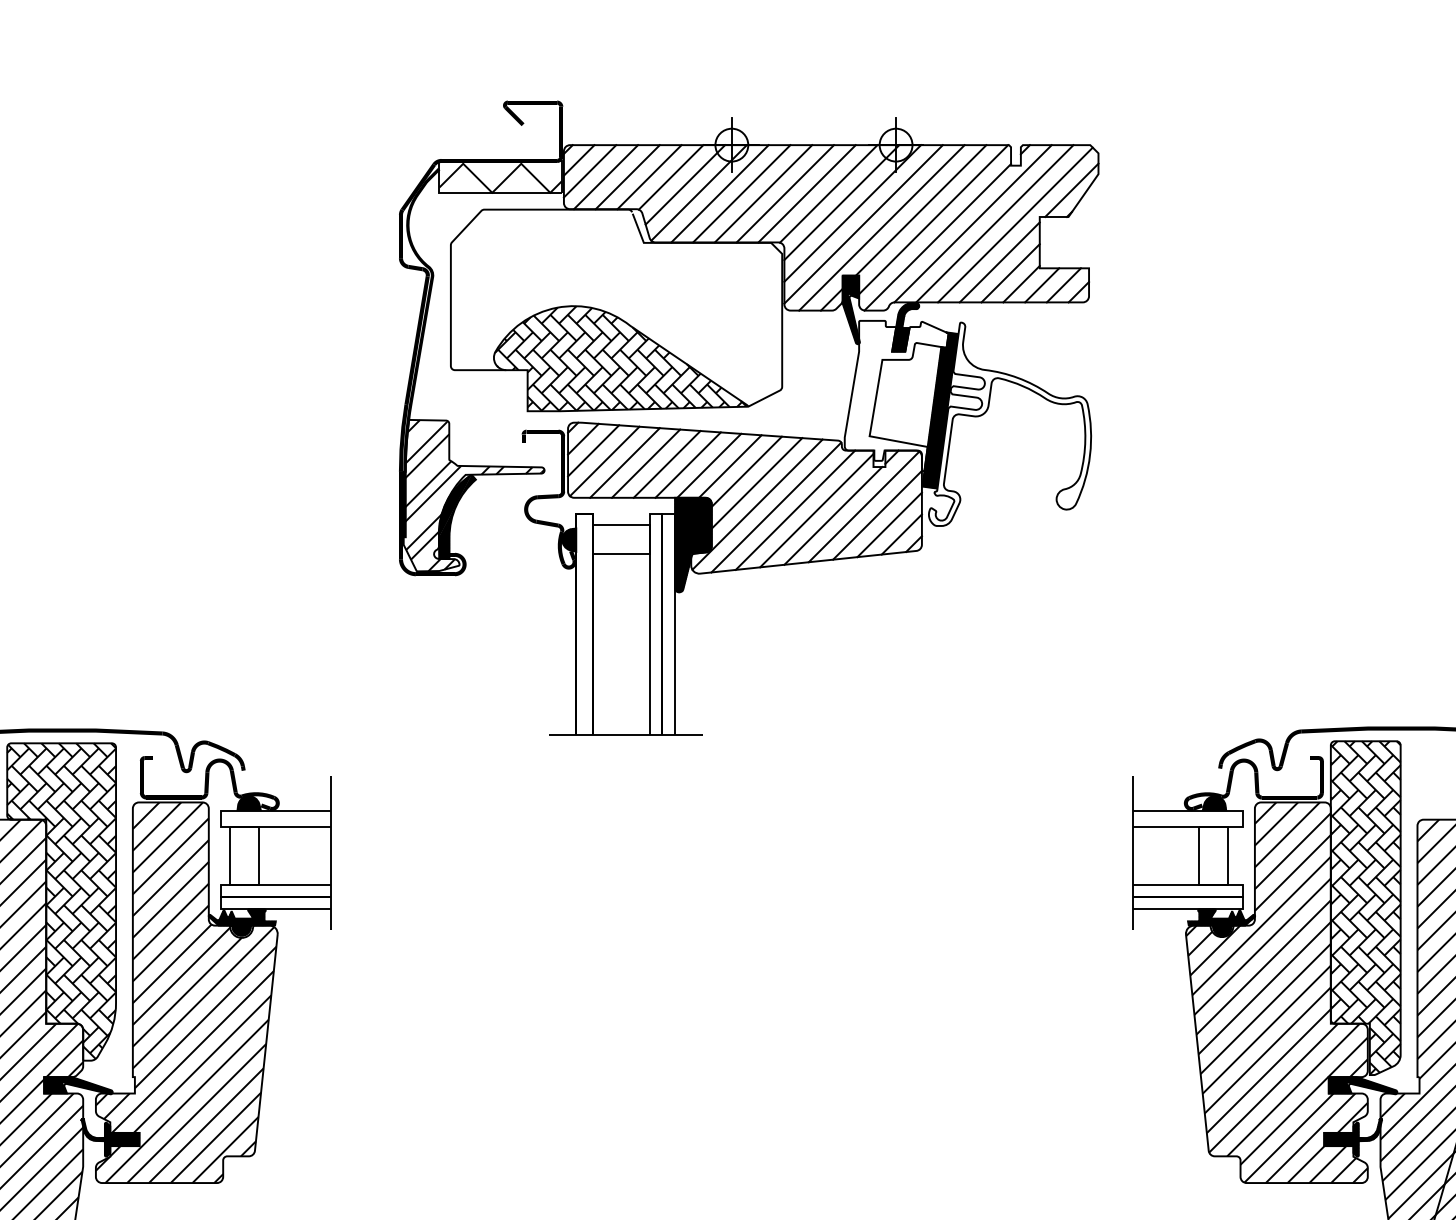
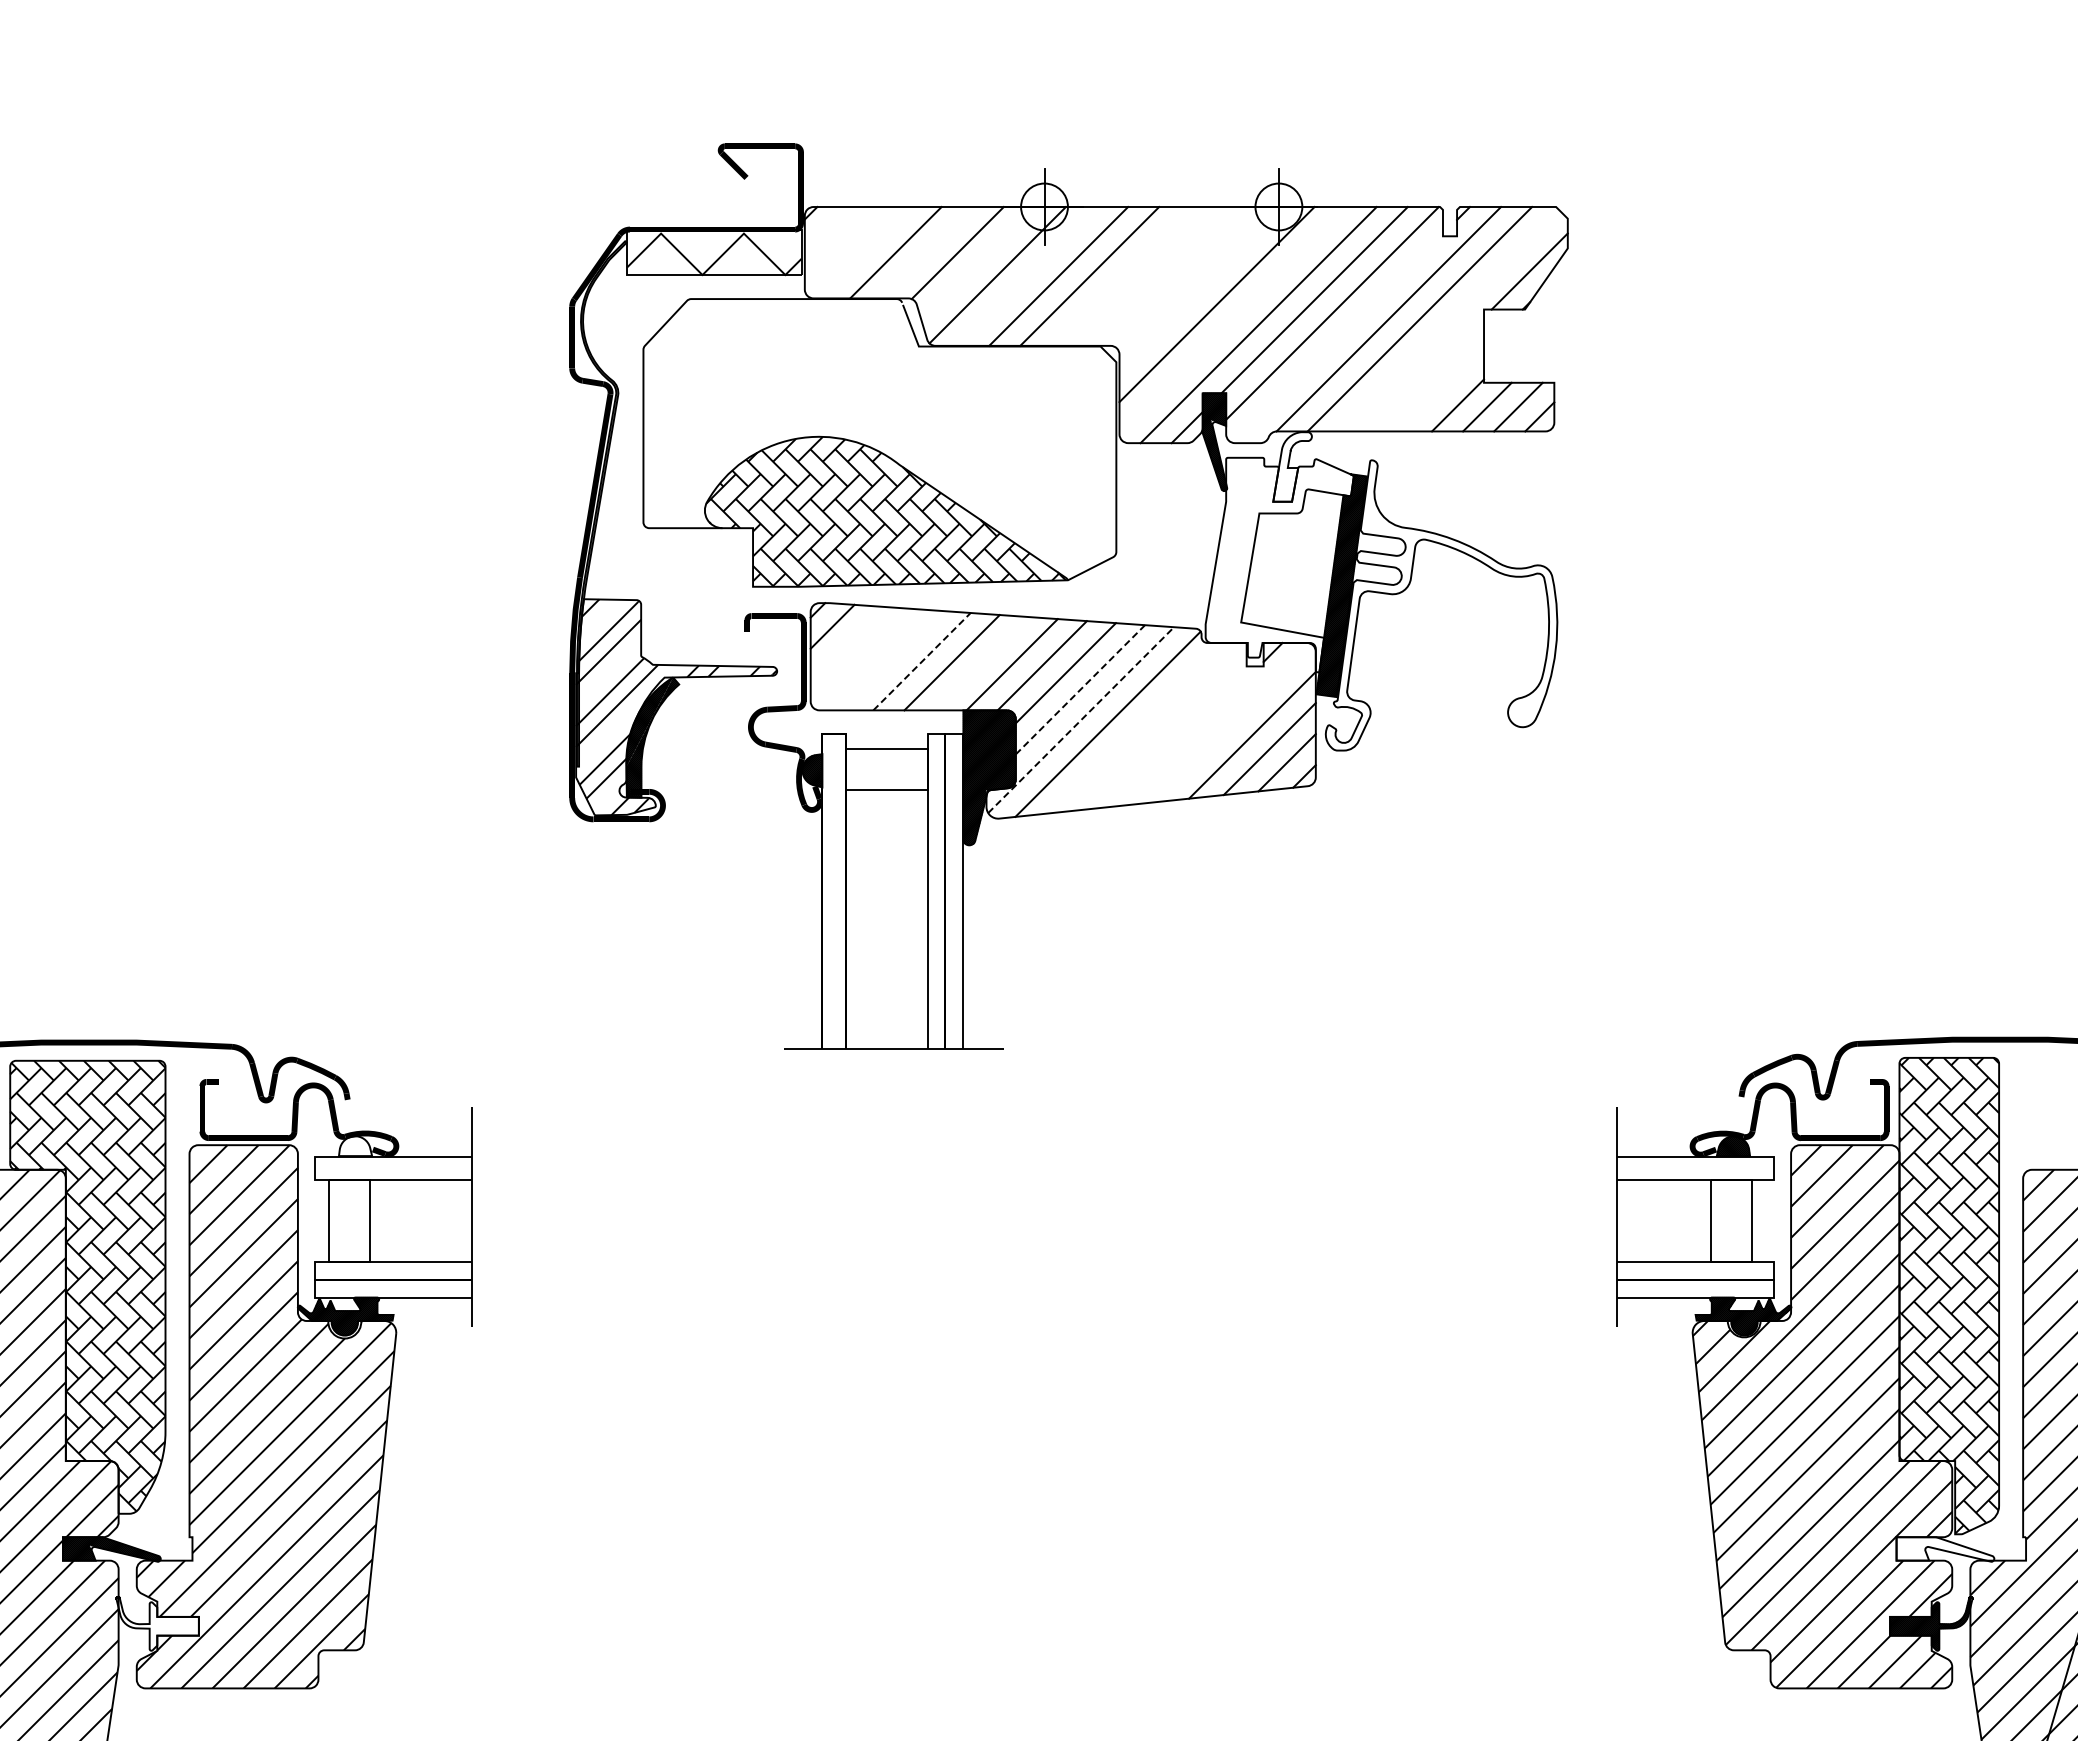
line: (579, 160) -> (826, 228), removed
line: (589, 171) -> (841, 244), removed
line: (605, 177) -> (864, 252), removed
line: (649, 177) -> (926, 252), removed
line: (684, 184) -> (977, 263), removed
line: (719, 193) -> (1027, 276), removed
line: (785, 193) -> (1120, 276), removed
line: (806, 193) -> (1151, 276), removed
line: (828, 193) -> (1182, 276), removed
line: (841, 202) -> (1201, 289), removed
line: (863, 224) -> (1232, 320), removed
line: (1014, 224) -> (1448, 320), removed
line: (937, 237) -> (1337, 338), removed
line: (999, 262) -> (1426, 374), removed
line: (1010, 273) -> (1442, 389), removed
hatch: (905, 326) -> (1292, 466), removed
line: (593, 450) -> (846, 642), removed
line: (604, 461) -> (862, 658), removed
line: (624, 462) -> (891, 660), removed
line: (646, 463) -> (922, 661), solid -> dashed
line: (687, 464) -> (981, 663), removed
line: (757, 483) -> (1080, 689), solid -> dashed
line: (757, 504) -> (1081, 719), solid -> dashed
line: (864, 507) -> (1233, 723), removed
line: (795, 509) -> (1135, 727), removed
line: (816, 510) -> (1165, 728), removed
line: (833, 516) -> (1189, 736), removed
hatch: (249, 803) -> (355, 1146), removed
hatch: (1363, 1085) -> (1945, 1549), removed
hatch: (111, 1137) -> (158, 1623), removed

